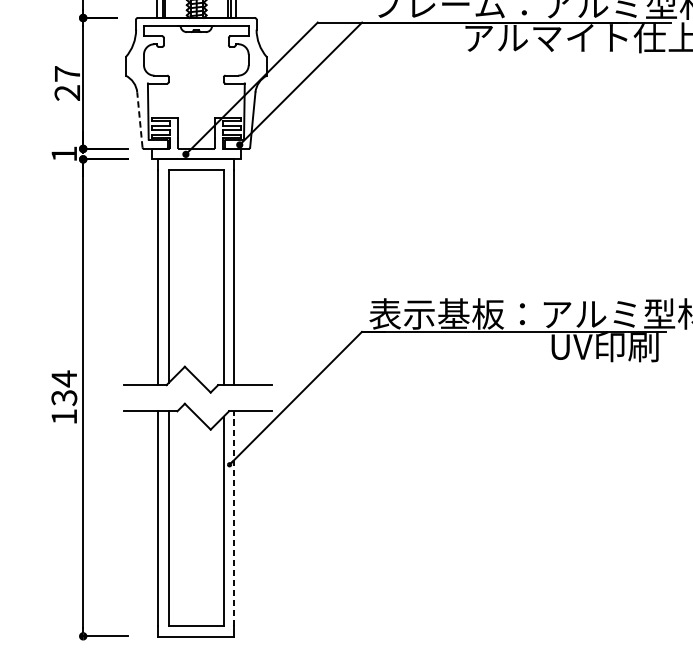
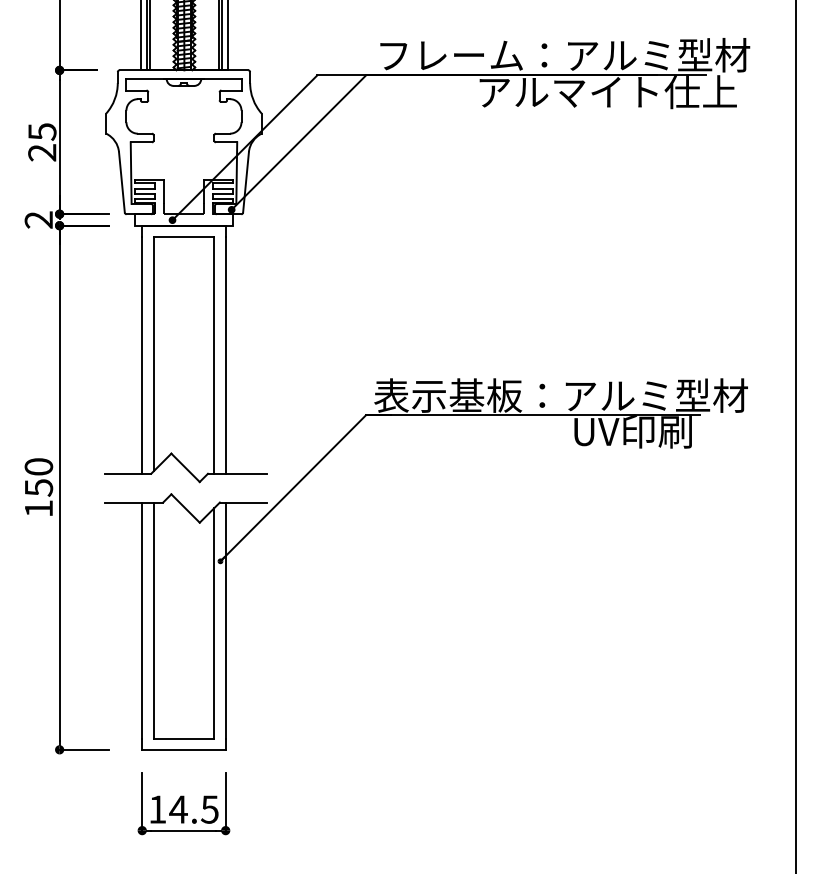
text: (67, 73) -> (42, 131), 27 -> 25
line: (139, 119) -> (121, 181), dashed -> solid
text: (63, 153) -> (38, 219), 1 -> 2
text: (63, 387) -> (38, 476), 134 -> 150
line: (234, 518) -> (225, 620), dashed -> solid

